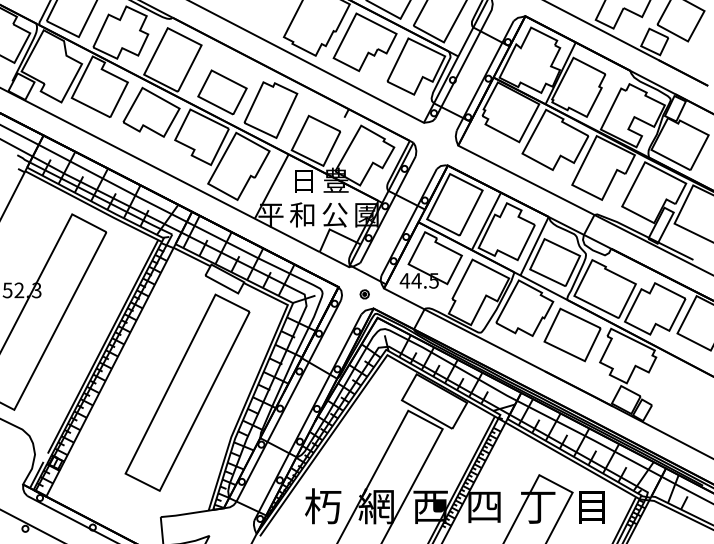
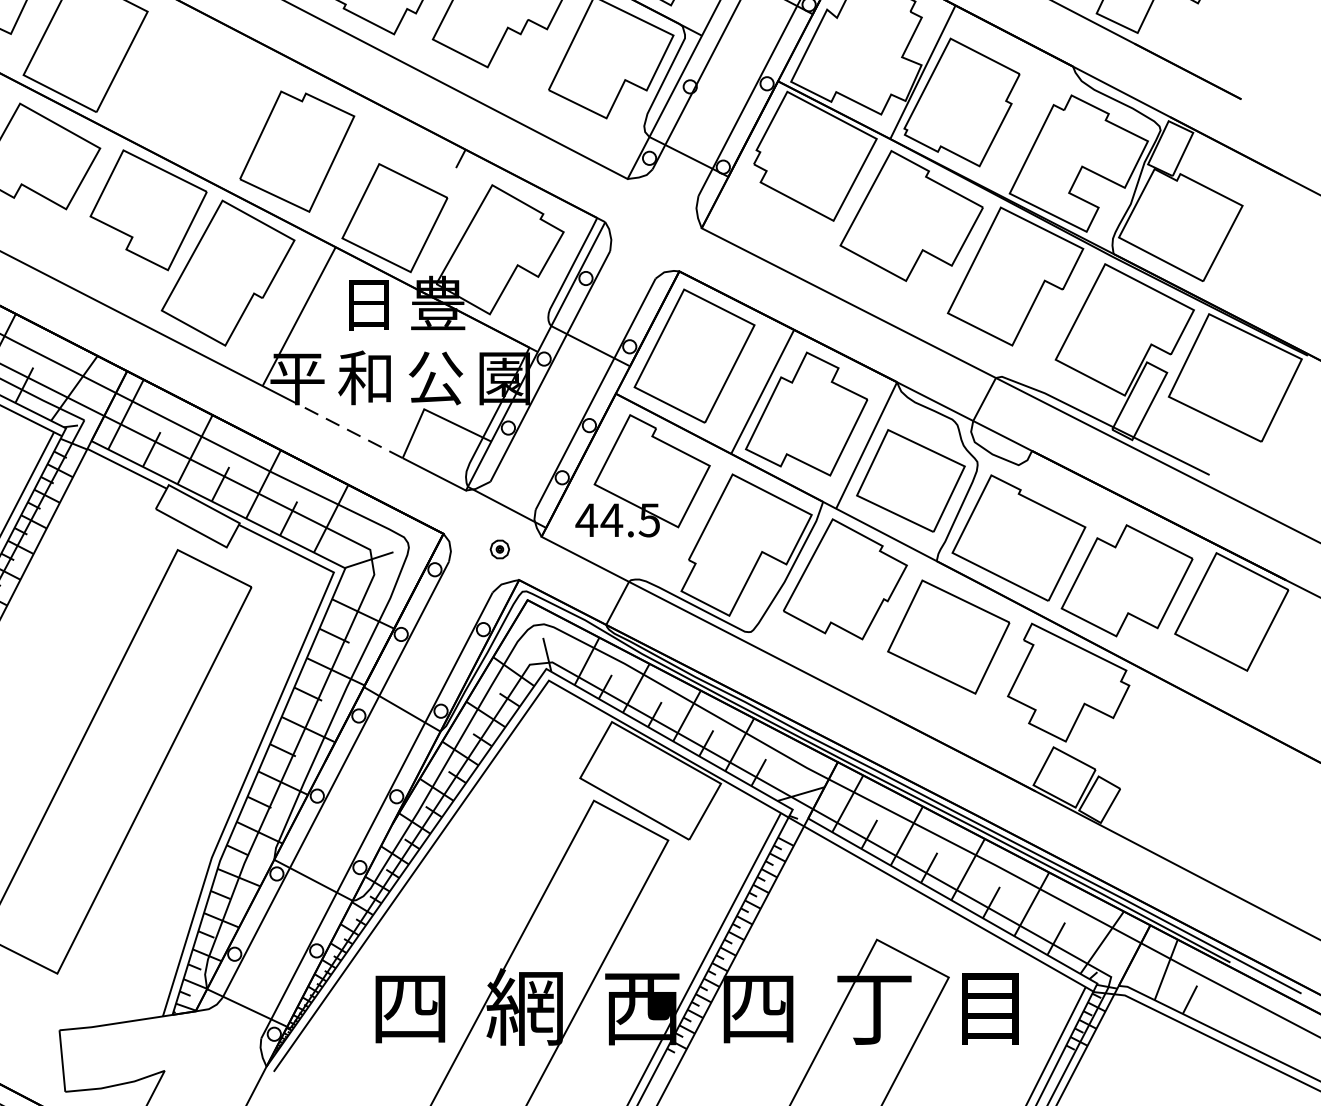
part: (222, 92) -> (192, 113), removed
line: (295, 239) -> (350, 430), solid -> dashed
text: (323, 506) -> (410, 1007), 朽 -> 四

